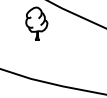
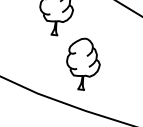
part: (57, 56) -> (82, 63), added

